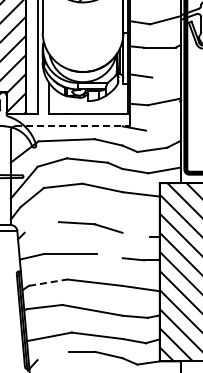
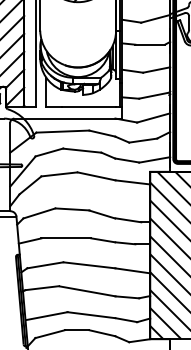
line: (166, 74) -> (156, 69), added
line: (163, 125) -> (153, 117), added
line: (72, 126) -> (68, 118), dashed -> solid
line: (41, 227) -> (39, 213), added
line: (136, 234) -> (128, 220), added
line: (109, 255) -> (103, 239), added
line: (48, 282) -> (45, 265), dashed -> solid
line: (53, 355) -> (50, 333), added

